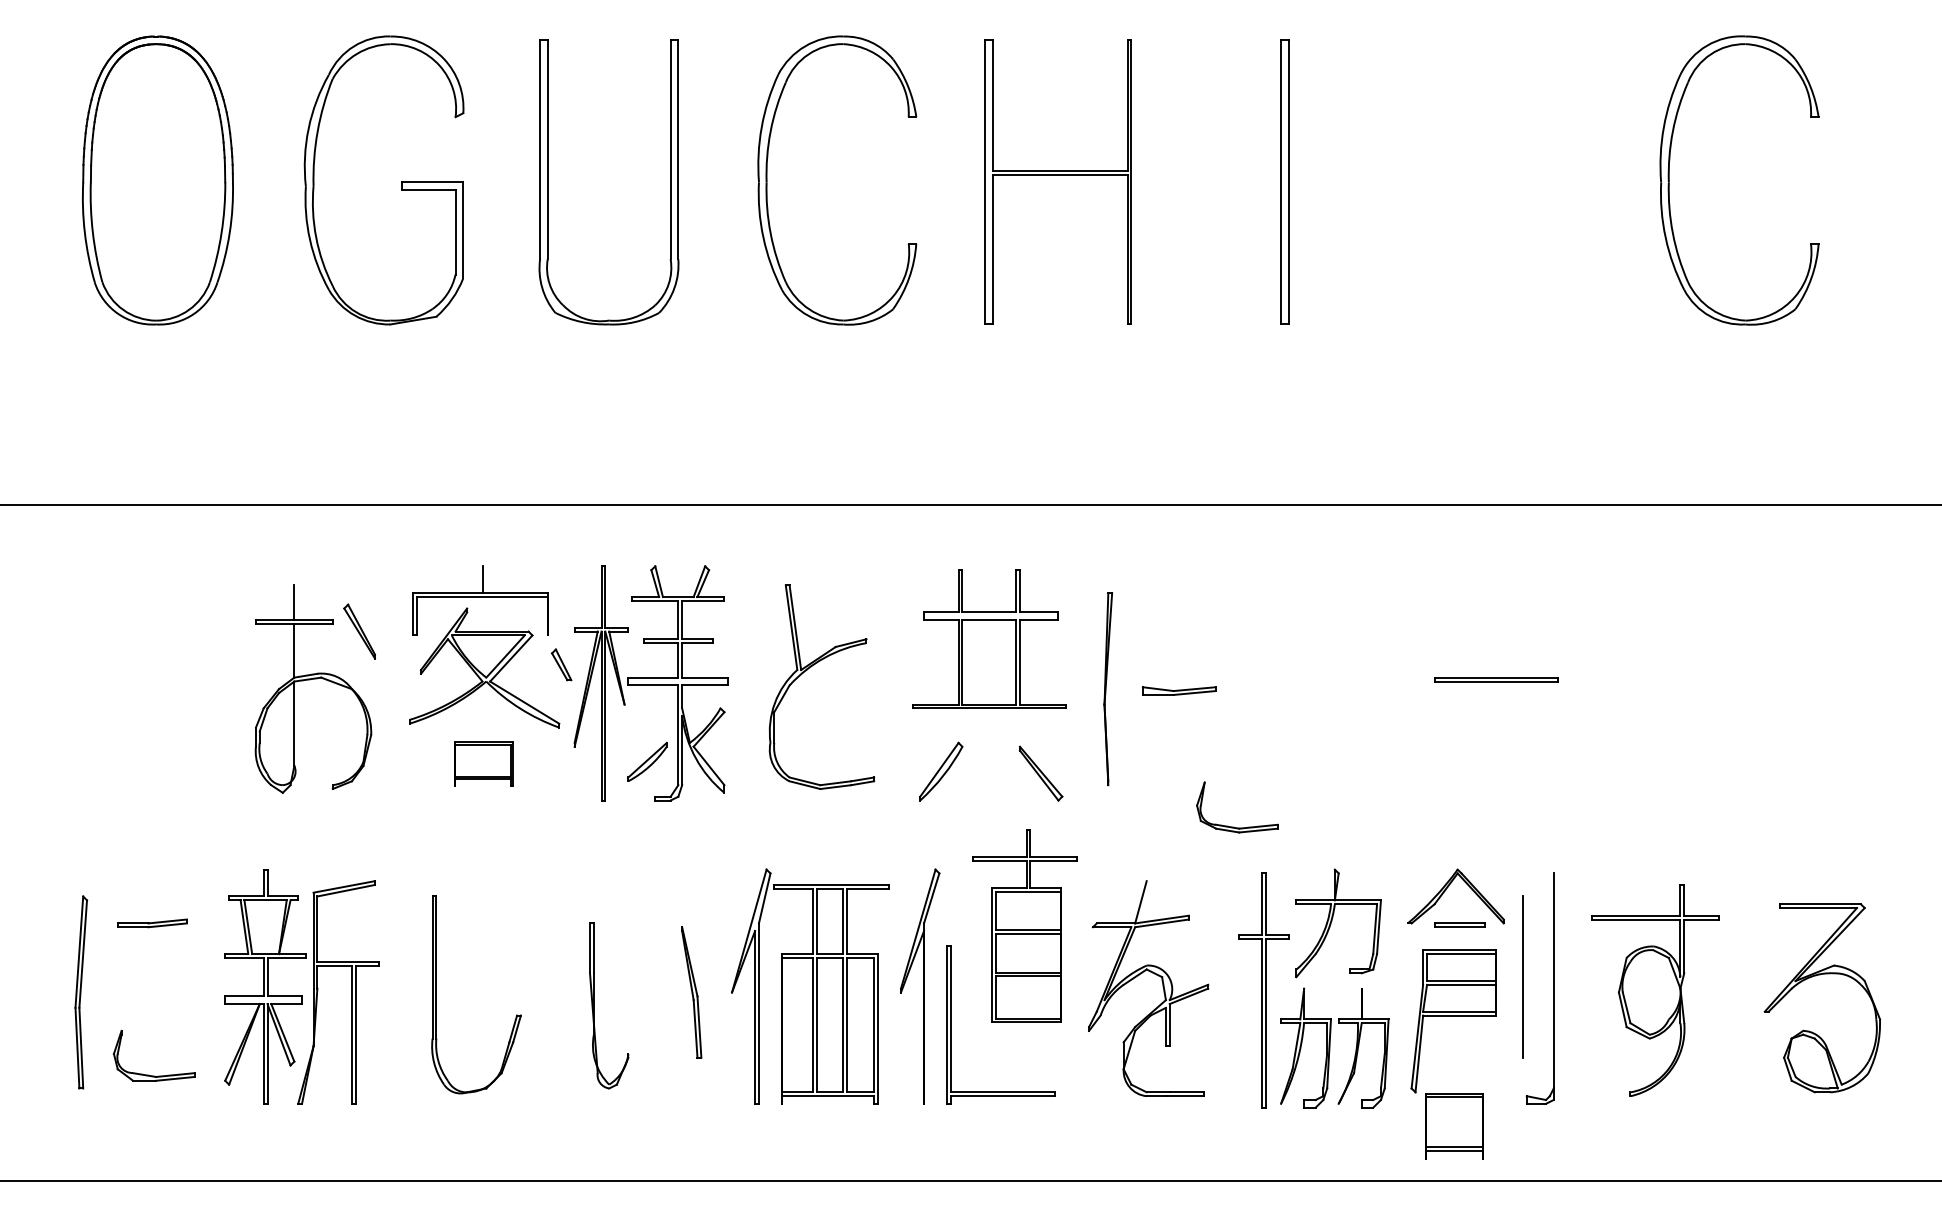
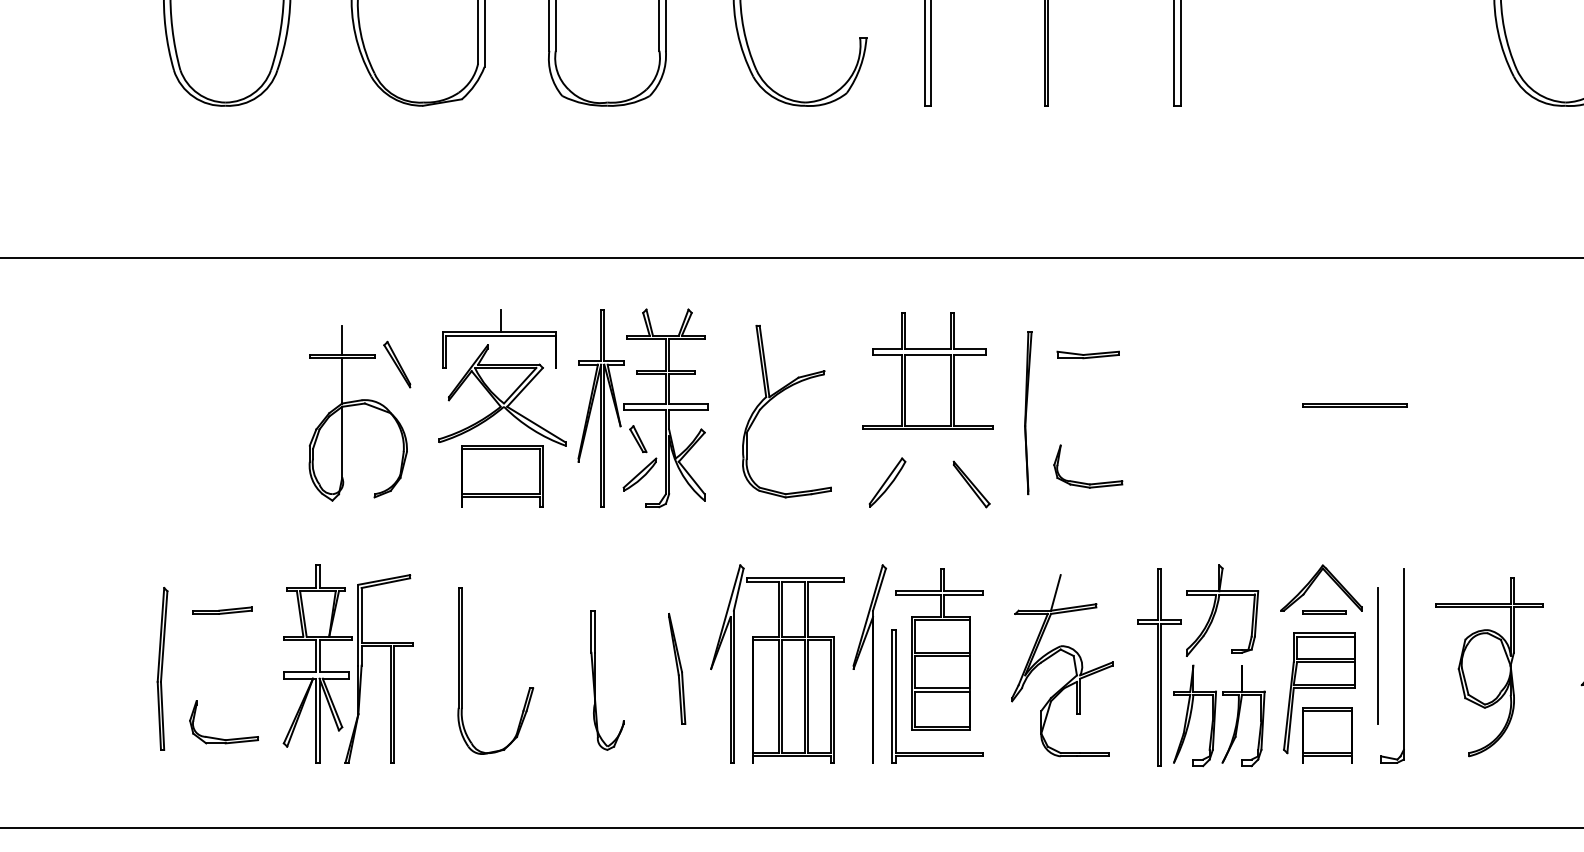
part: (561, 664) -> (638, 438), moved
part: (1179, 690) -> (1088, 354), moved
part: (483, 764) -> (501, 476), size x1.67
part: (1233, 826) -> (1085, 482), moved
part: (1024, 925) -> (939, 648), moved
part: (1454, 1126) -> (1327, 735), moved

